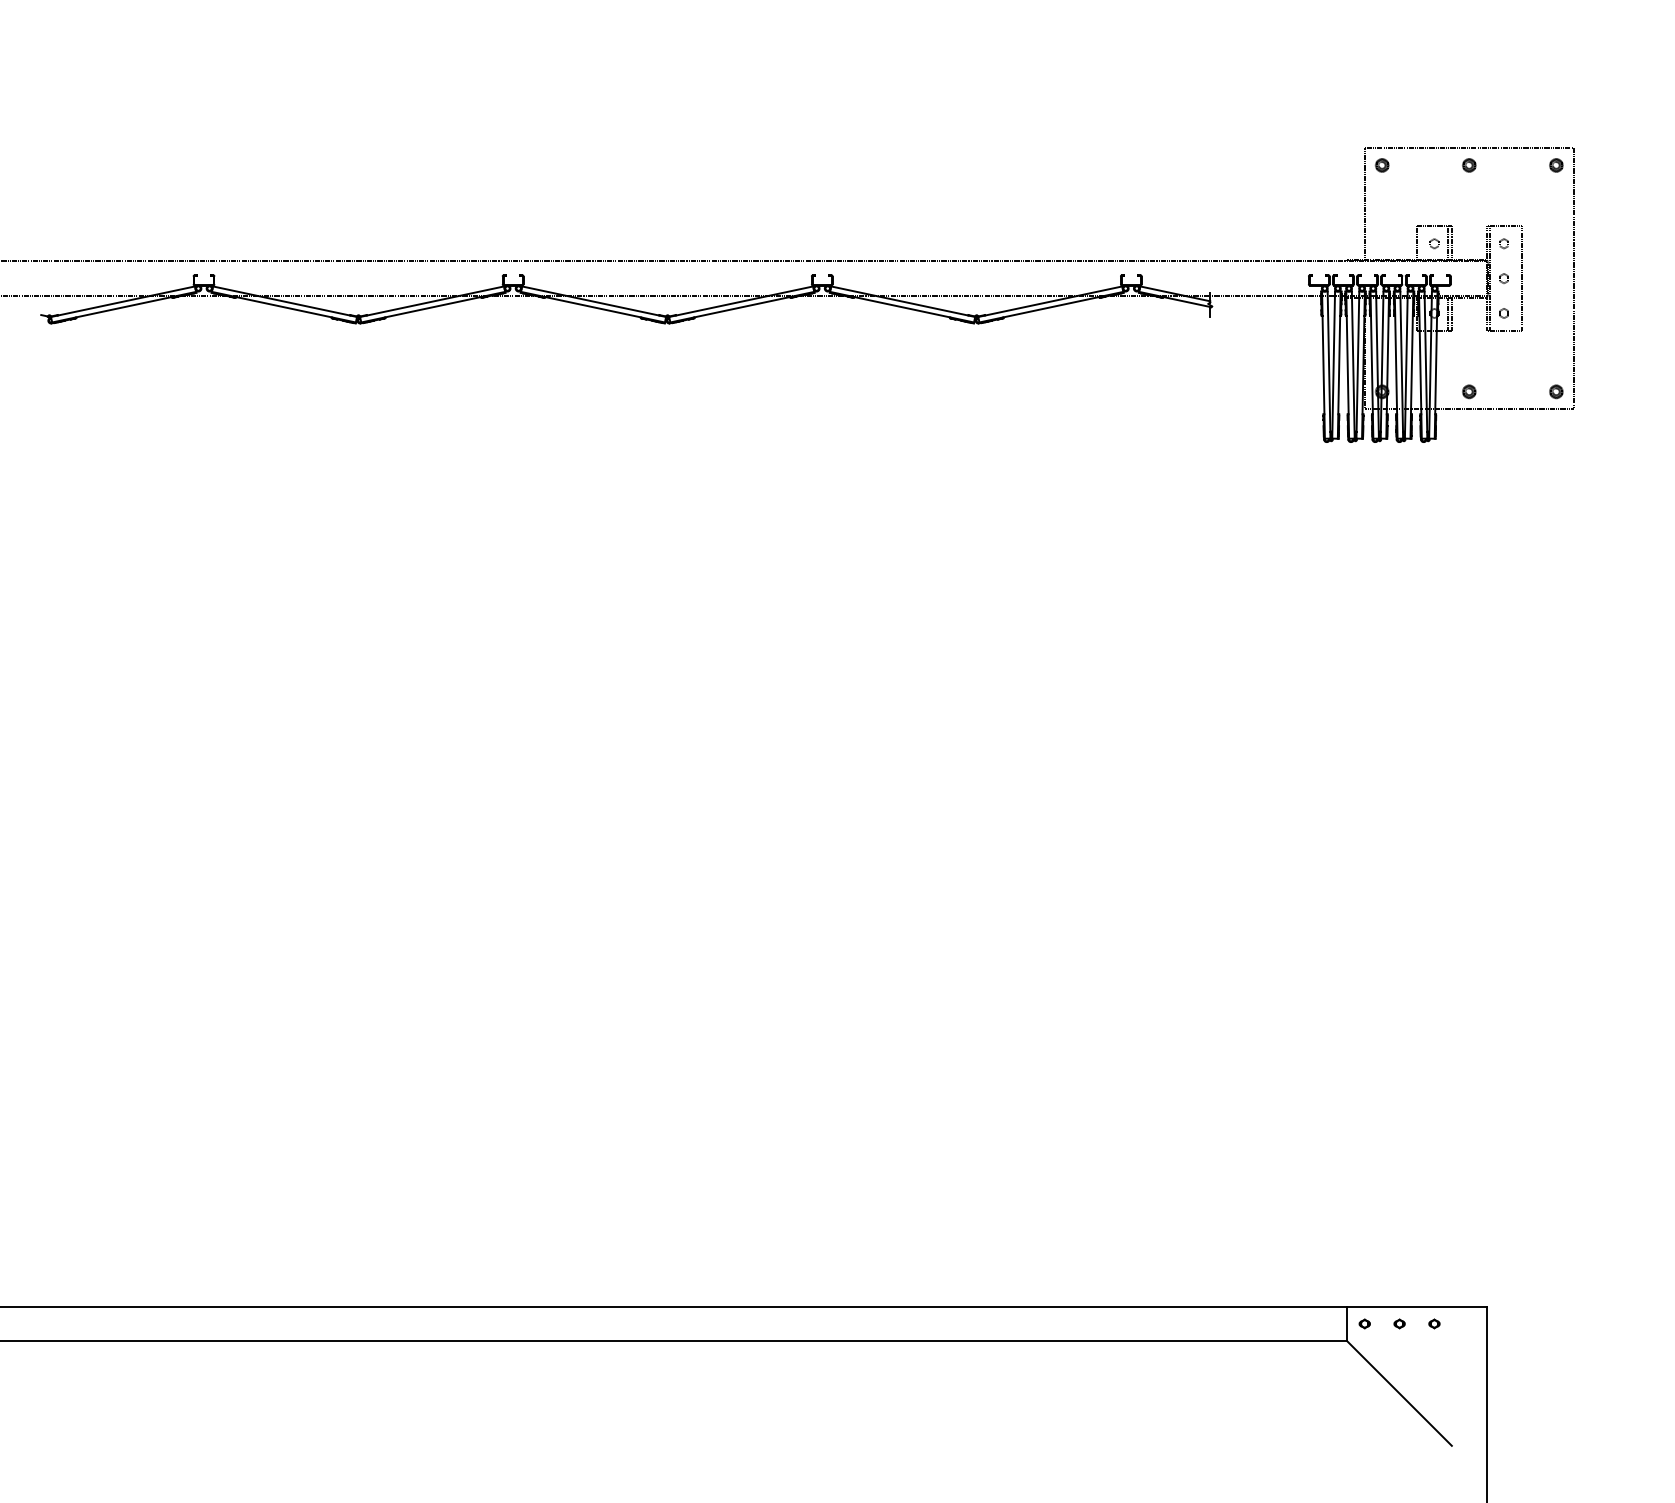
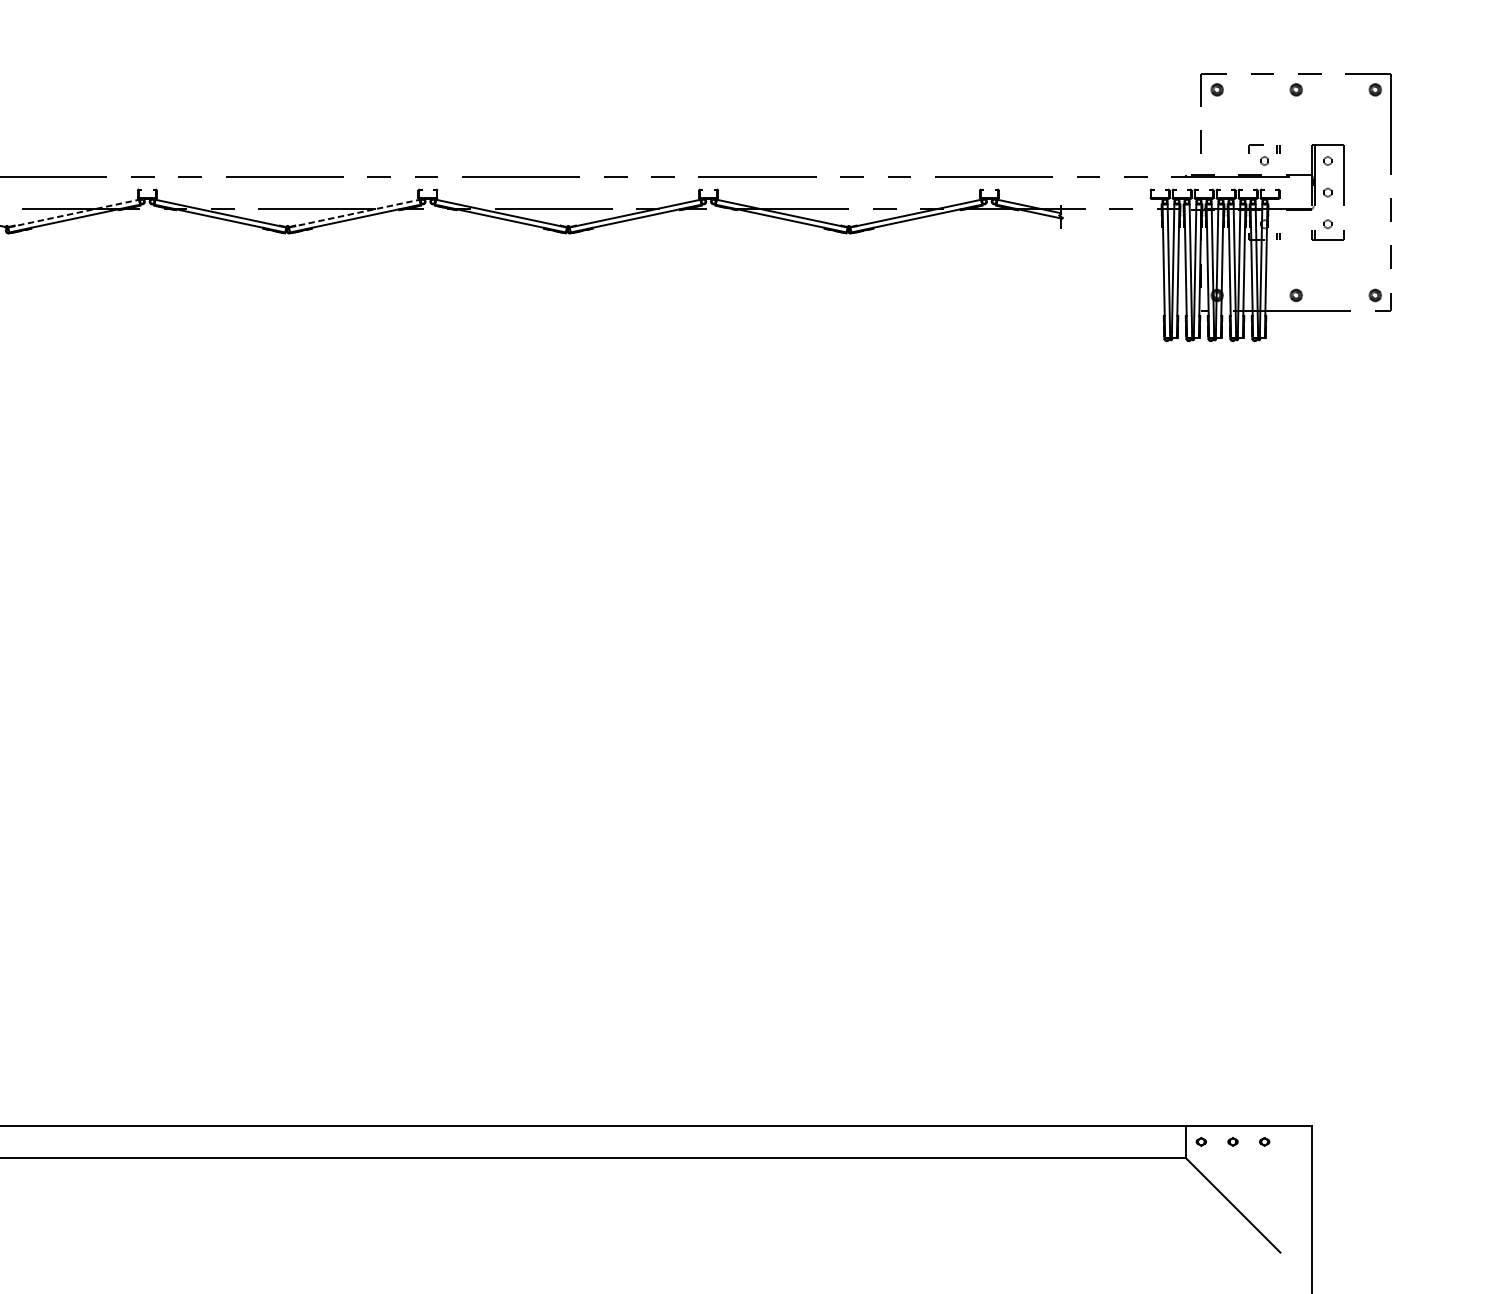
line: (123, 301) -> (74, 213), solid -> dashed
line: (432, 301) -> (354, 213), solid -> dashed

